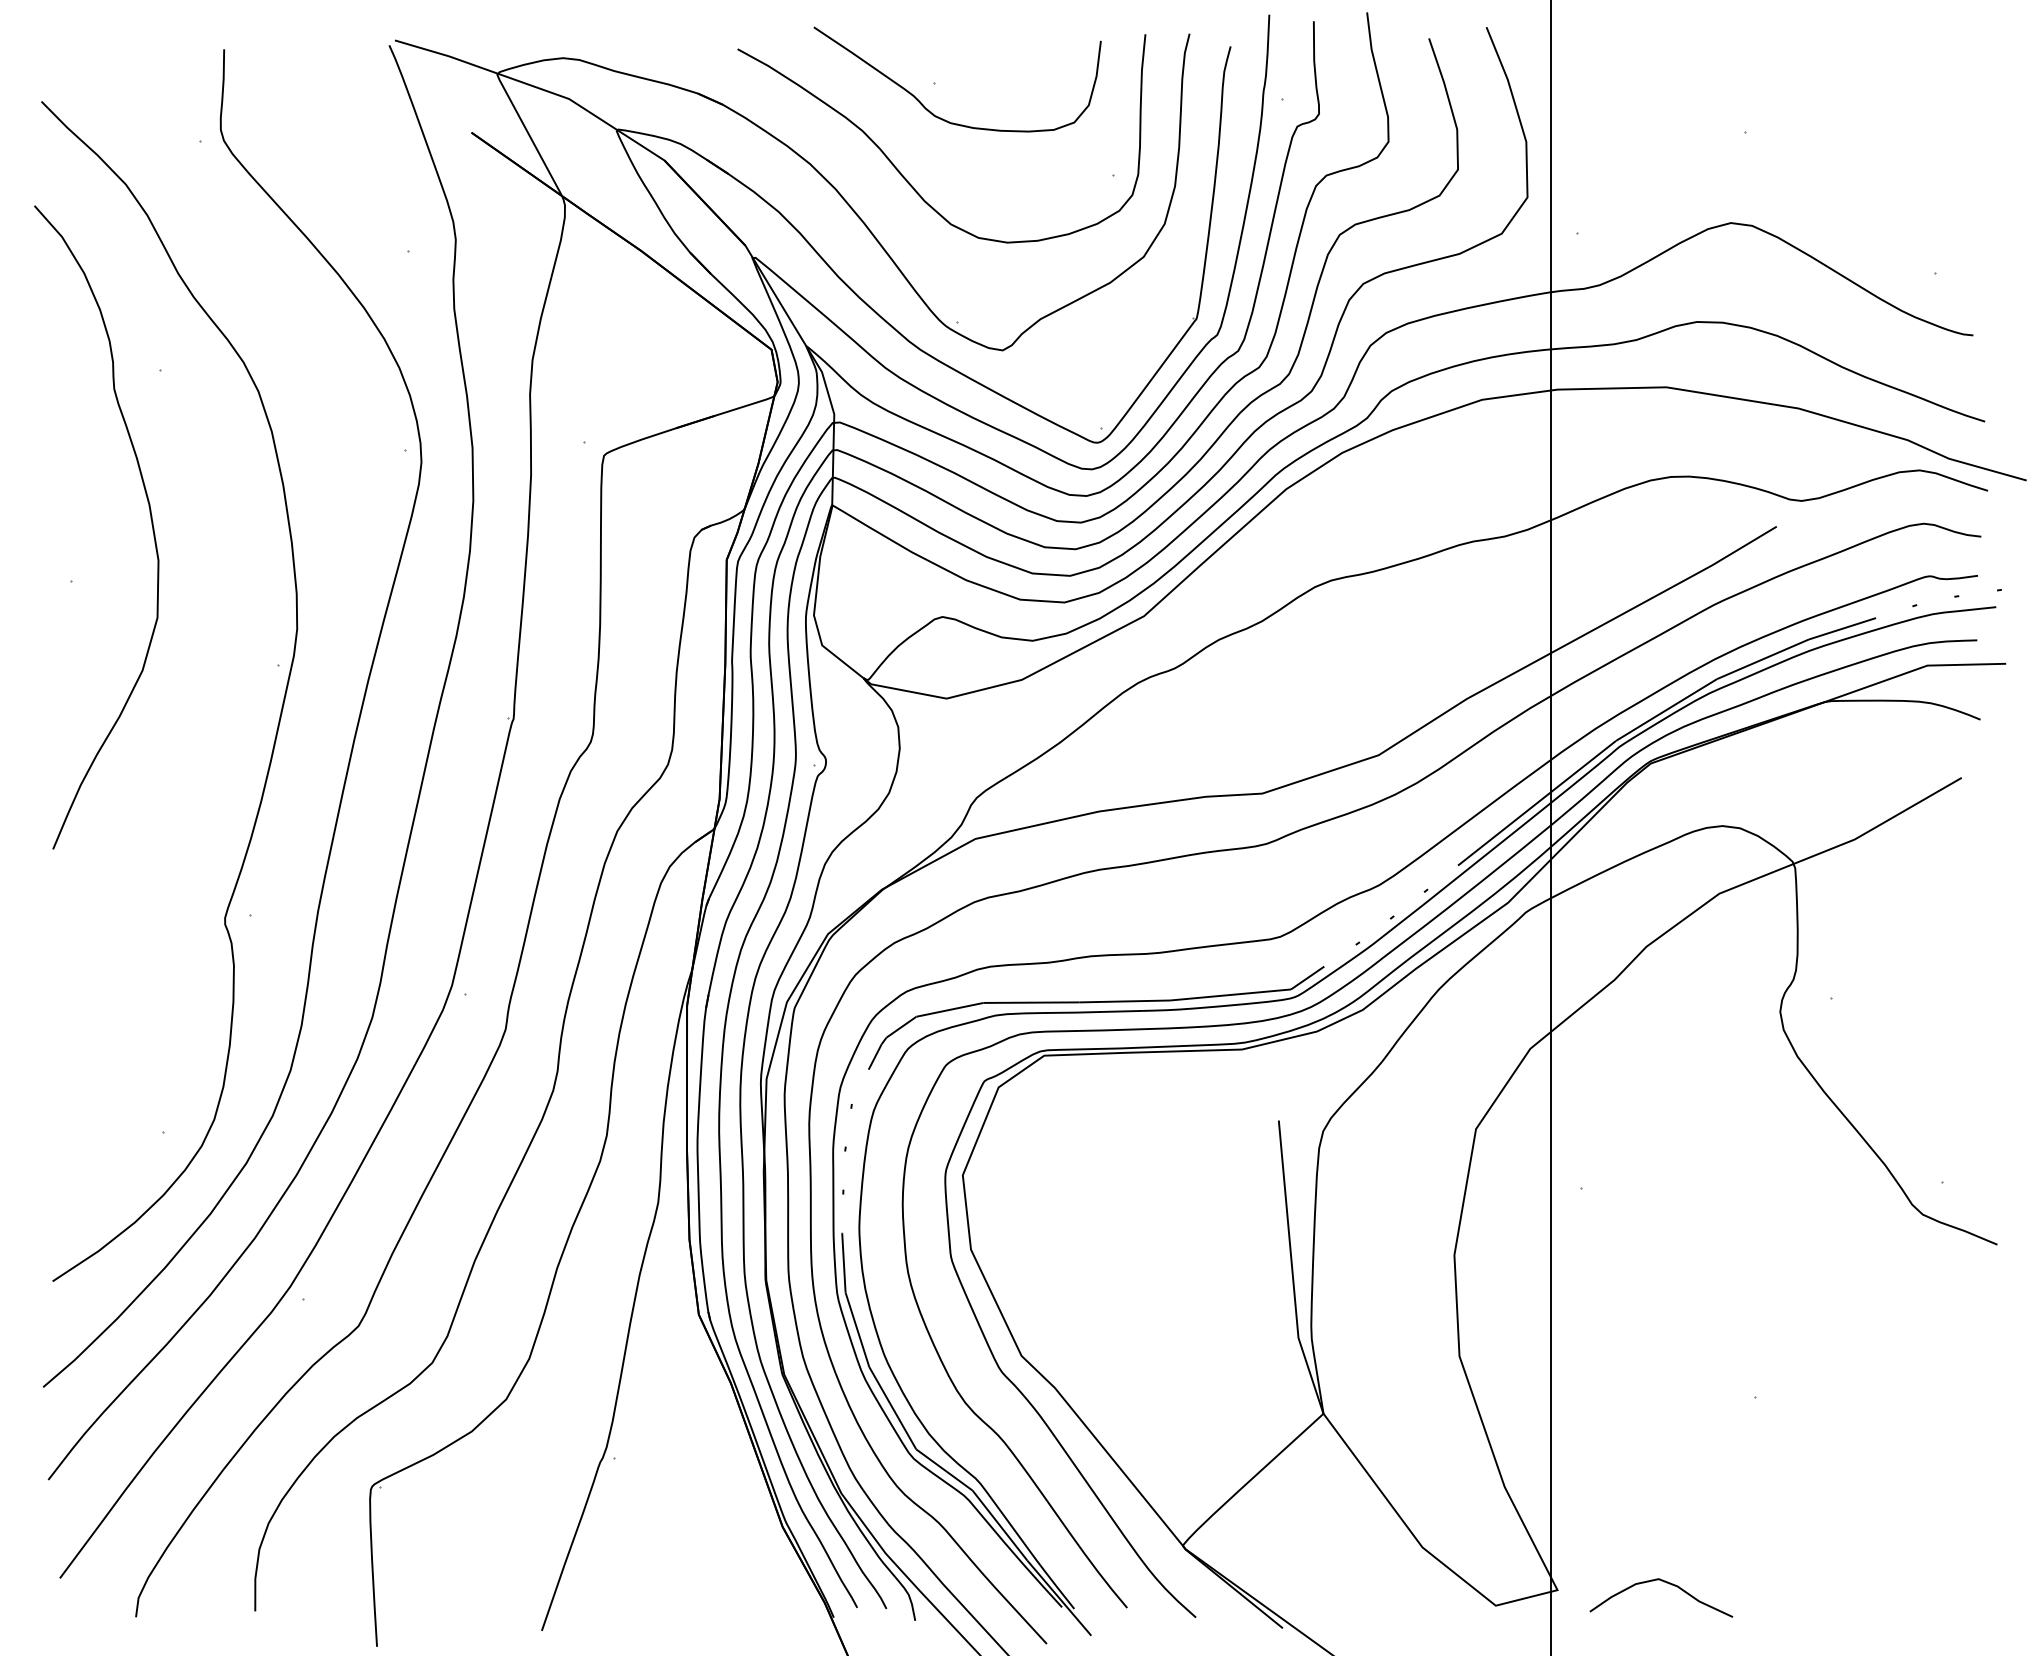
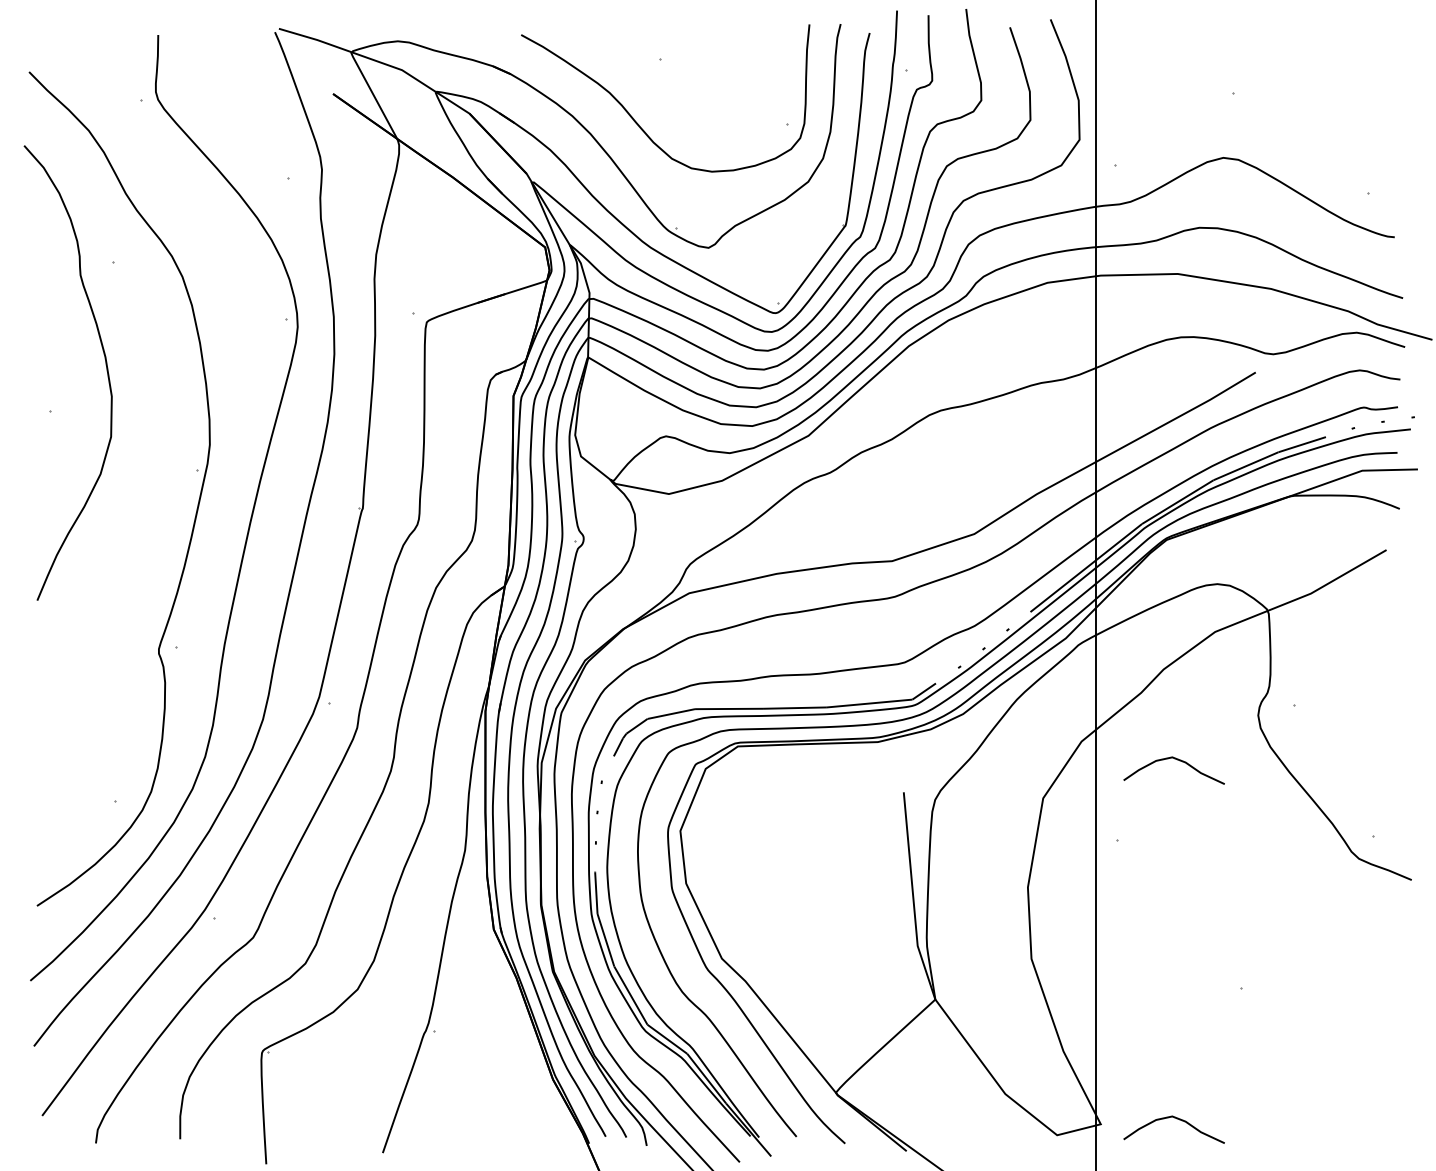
curve: (932, 112) -> (658, 79), removed
curve: (1666, 1075) -> (1177, 760), added

